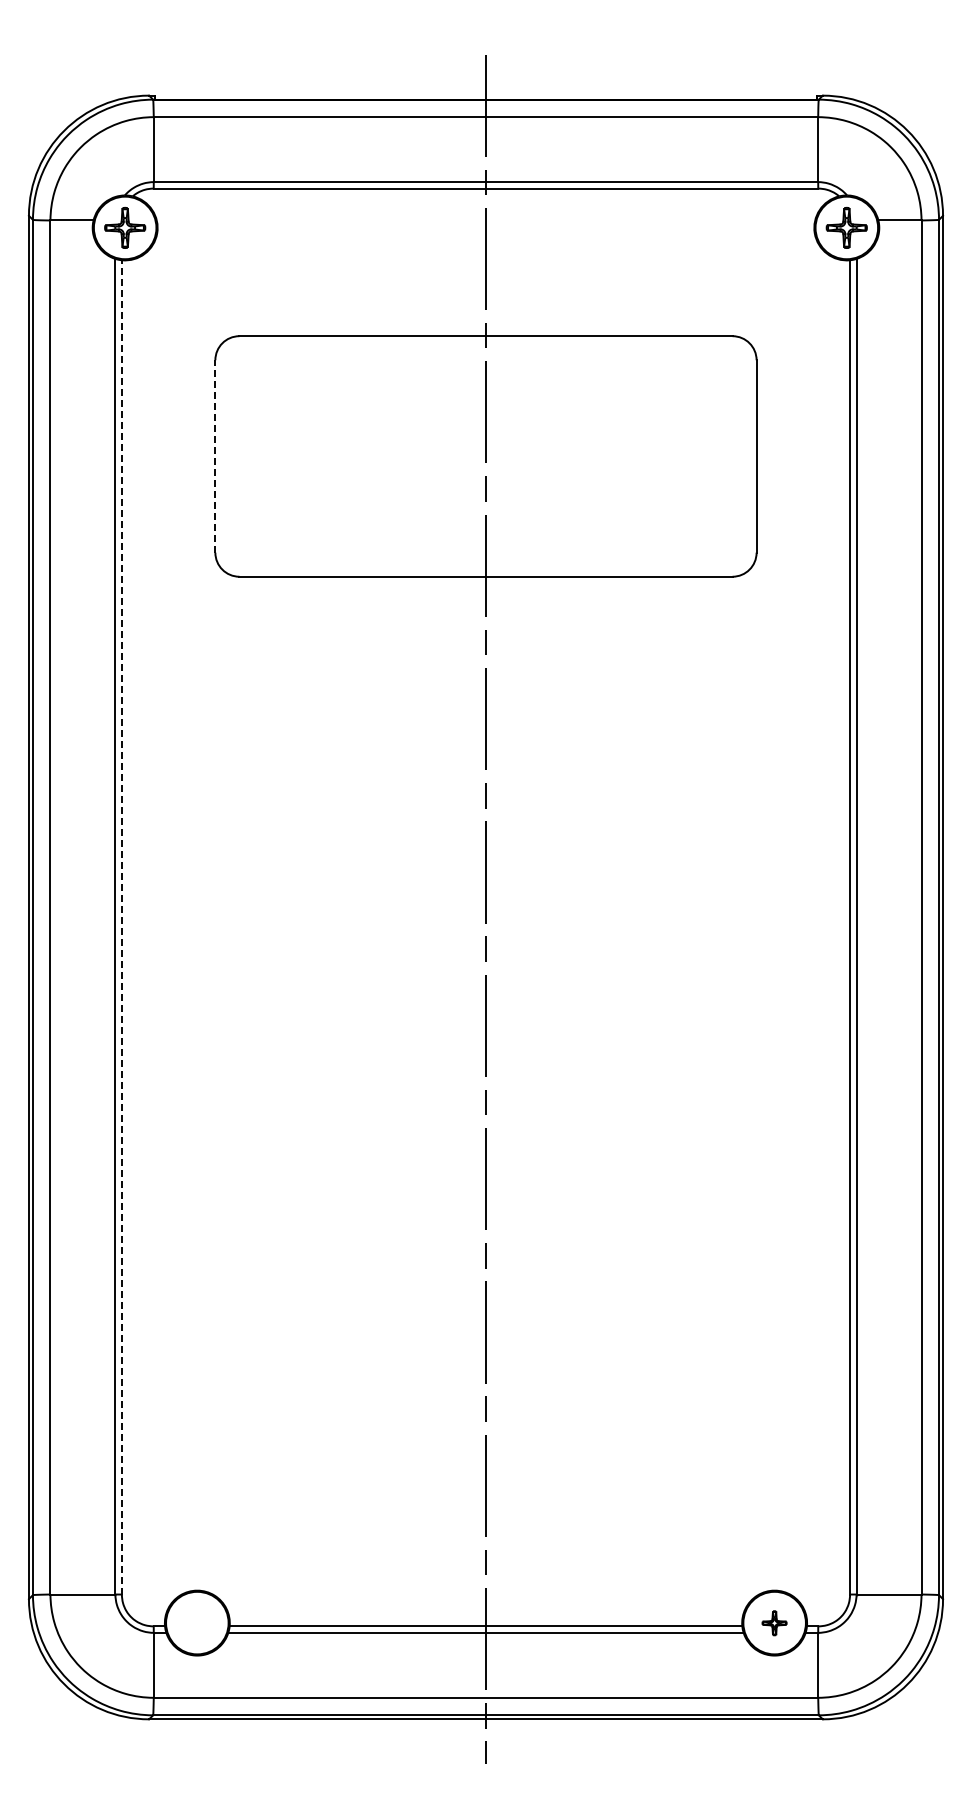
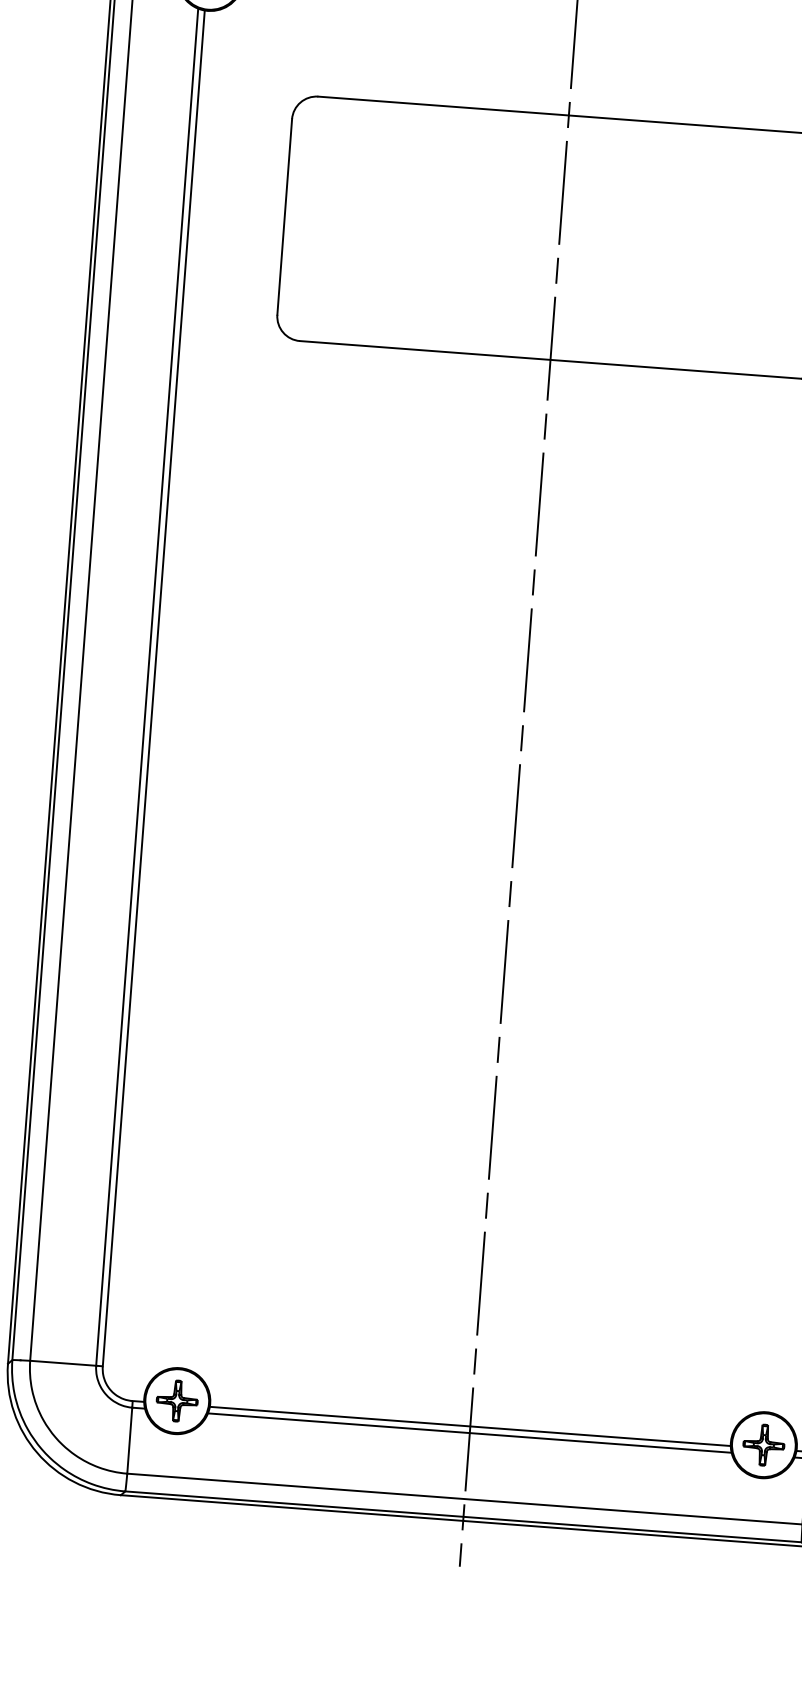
line: (215, 455) -> (284, 216), dashed -> solid
line: (121, 926) -> (153, 687), dashed -> solid
part: (197, 1623) -> (177, 1401), added
part: (774, 1623) -> (763, 1445), size x1.67

